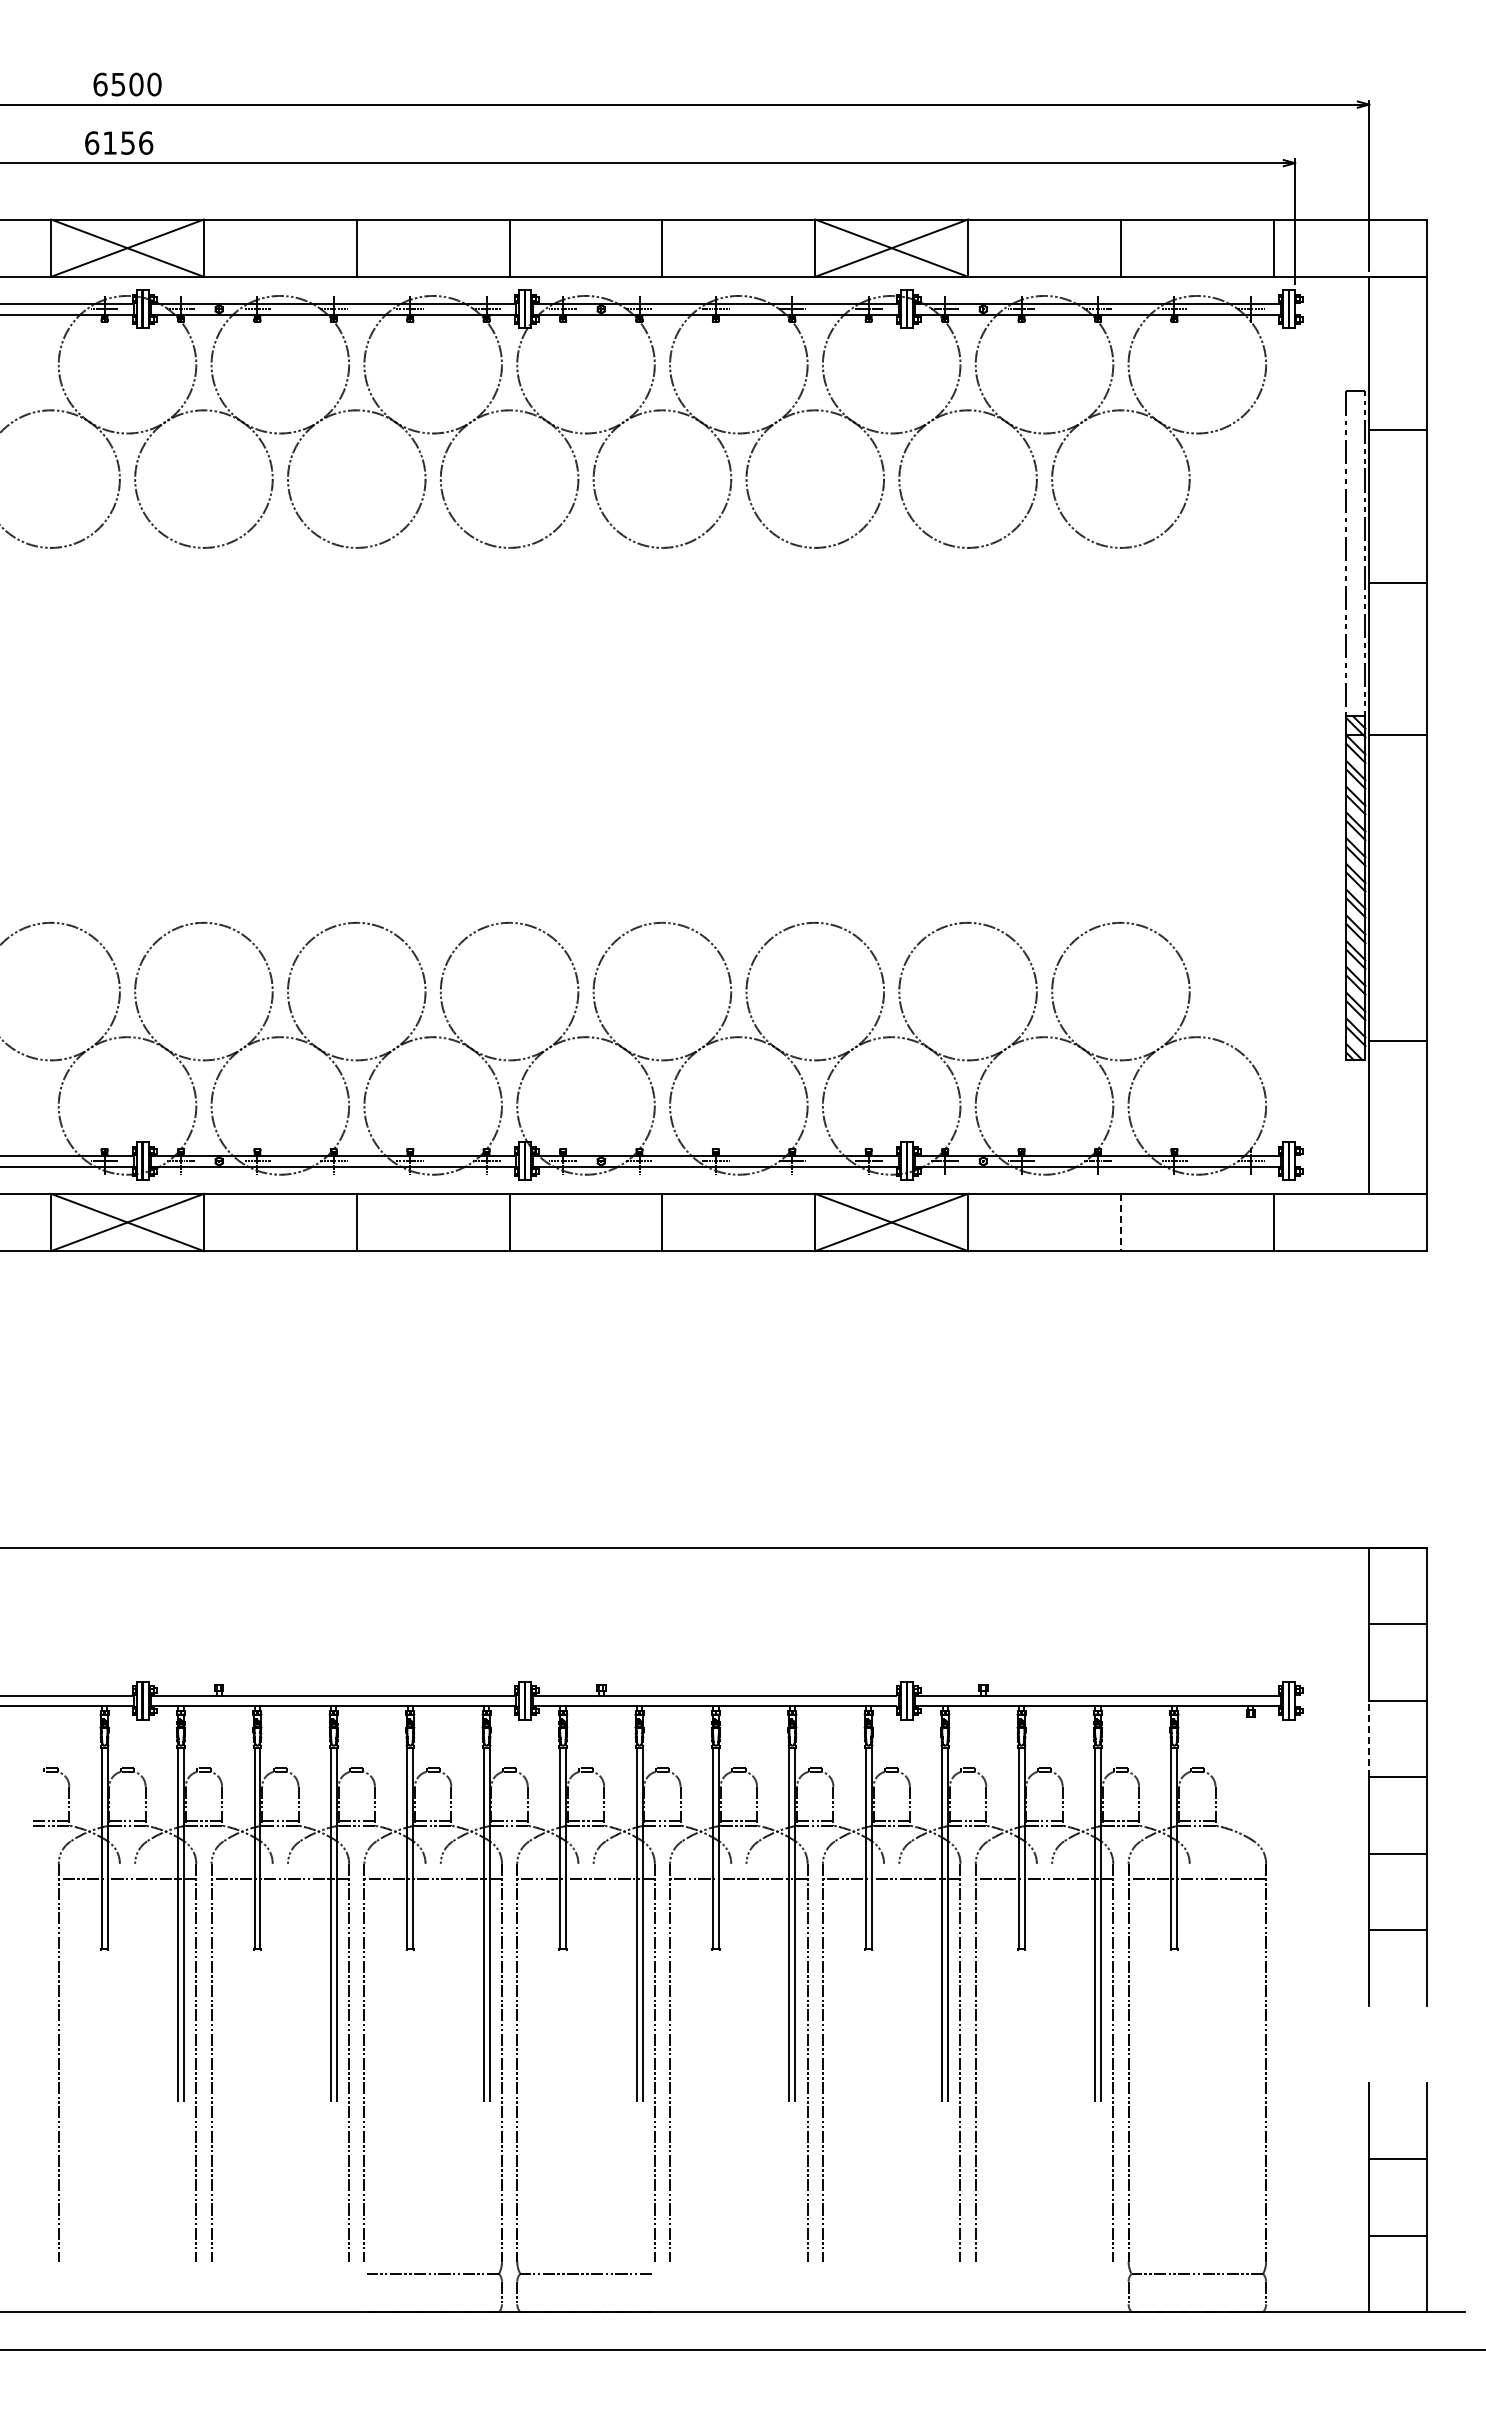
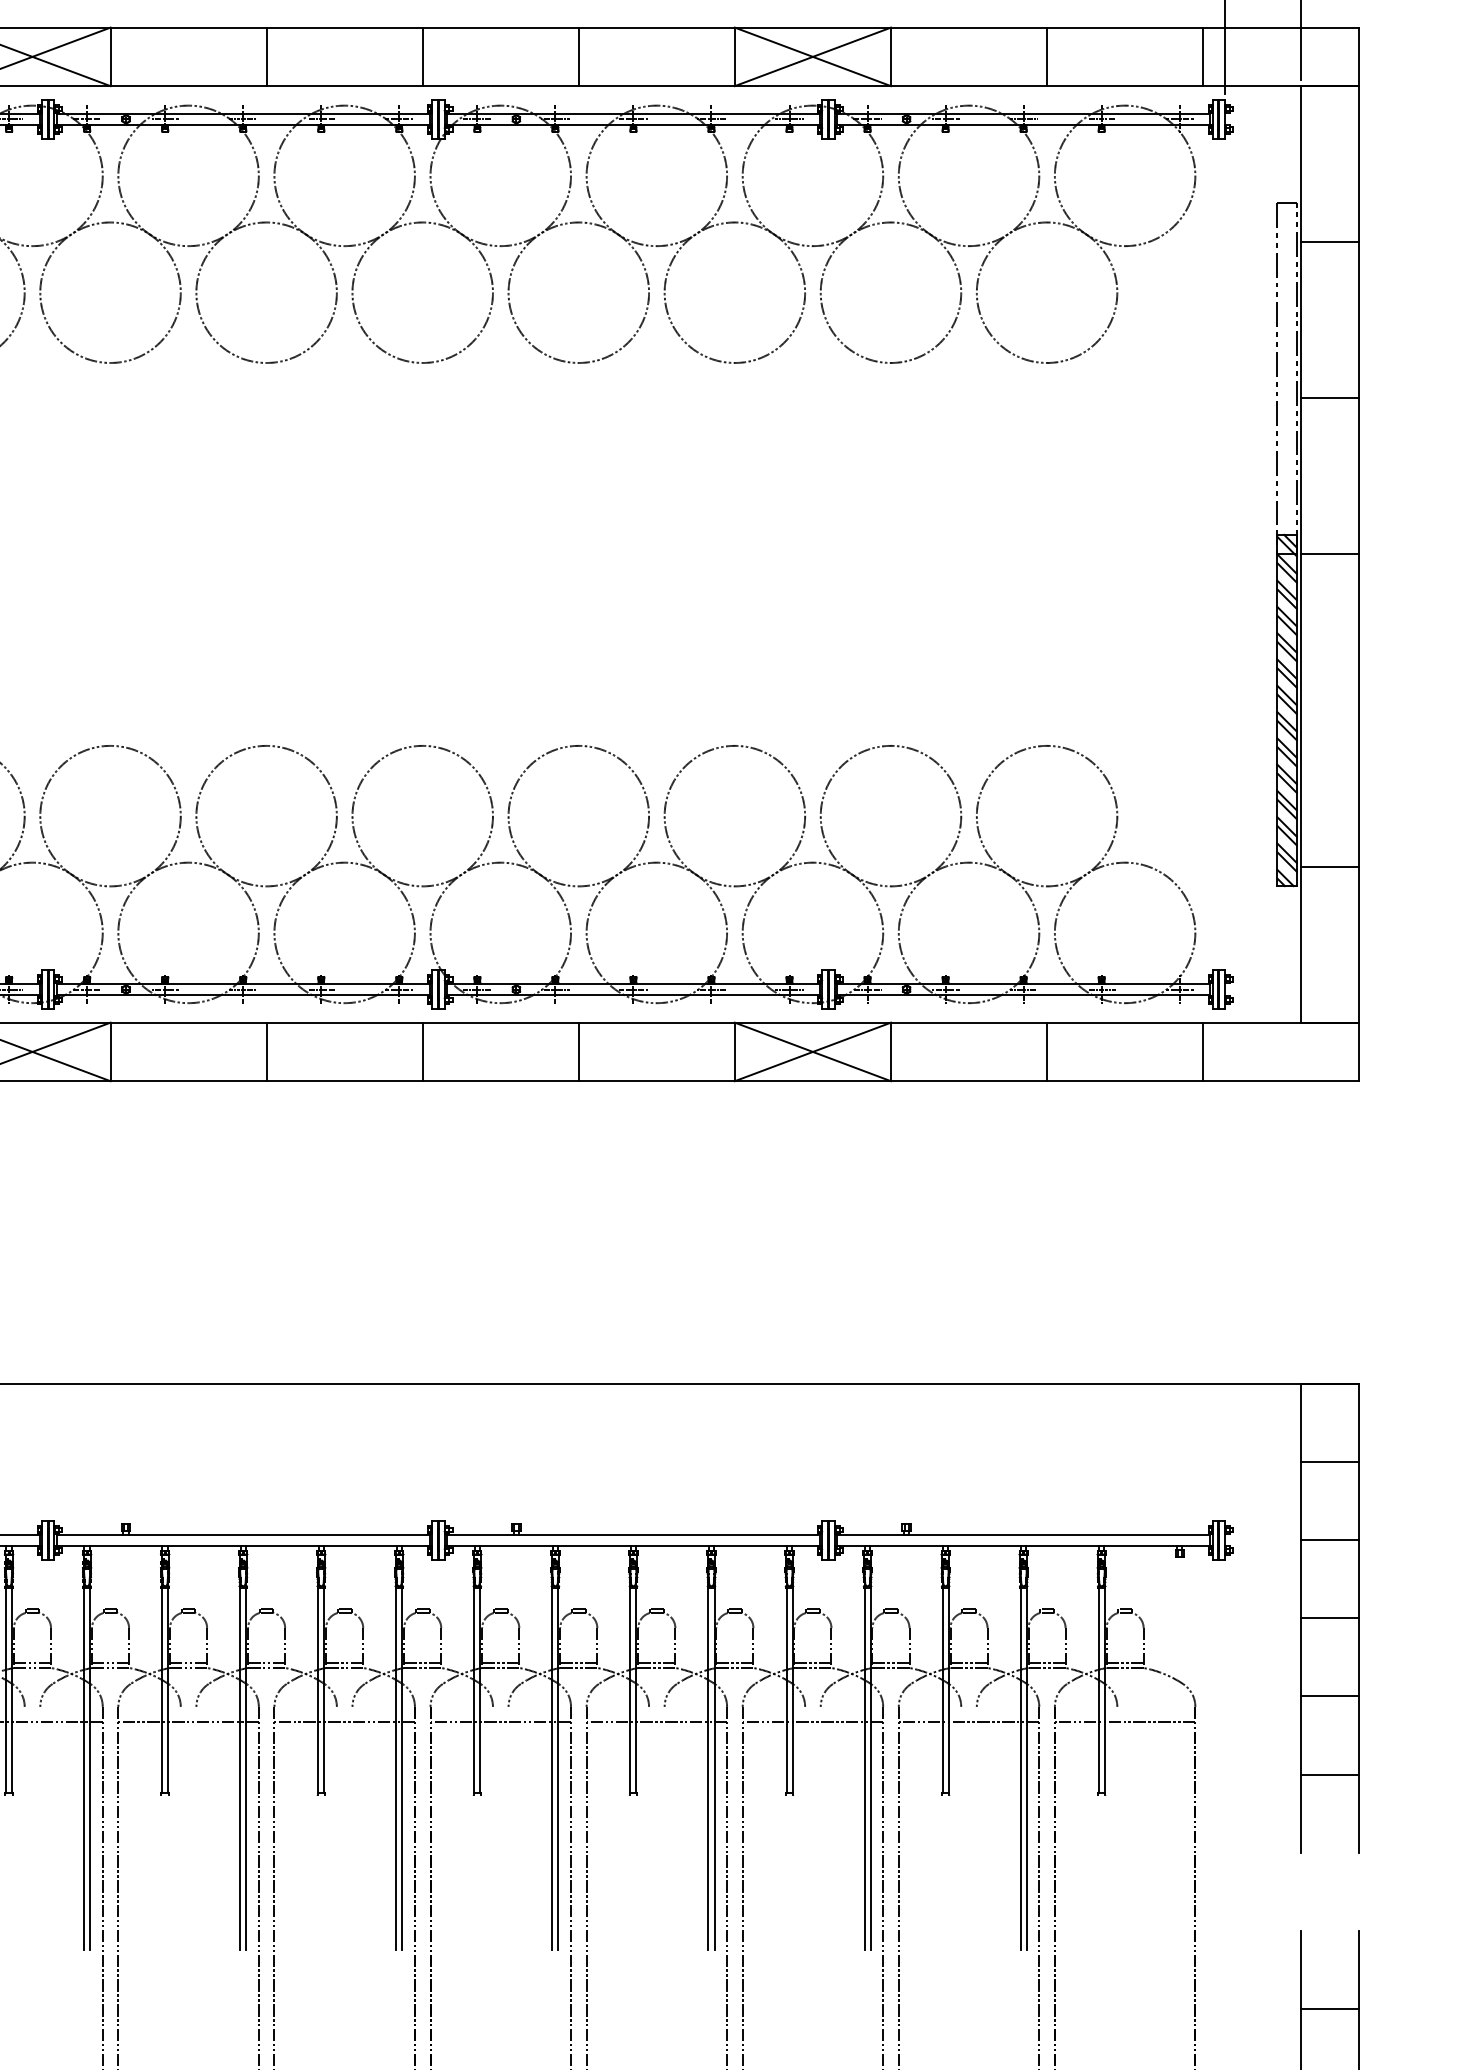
line: (1120, 1222) -> (1046, 1051), dashed -> solid
line: (1369, 1738) -> (1300, 1578), dashed -> solid

